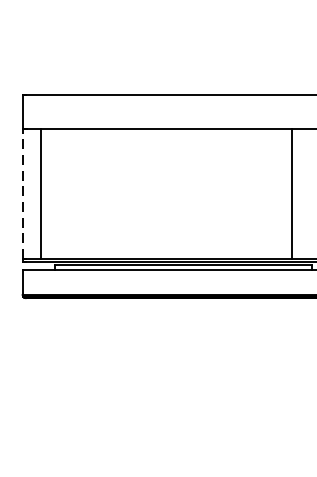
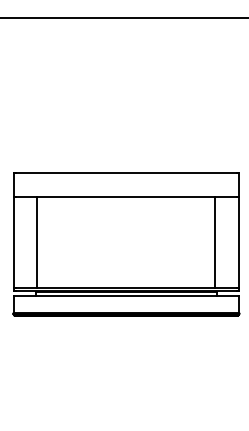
line: (22, 193) -> (13, 242), dashed -> solid
line: (41, 193) -> (37, 242), moved
line: (291, 193) -> (215, 242), moved

